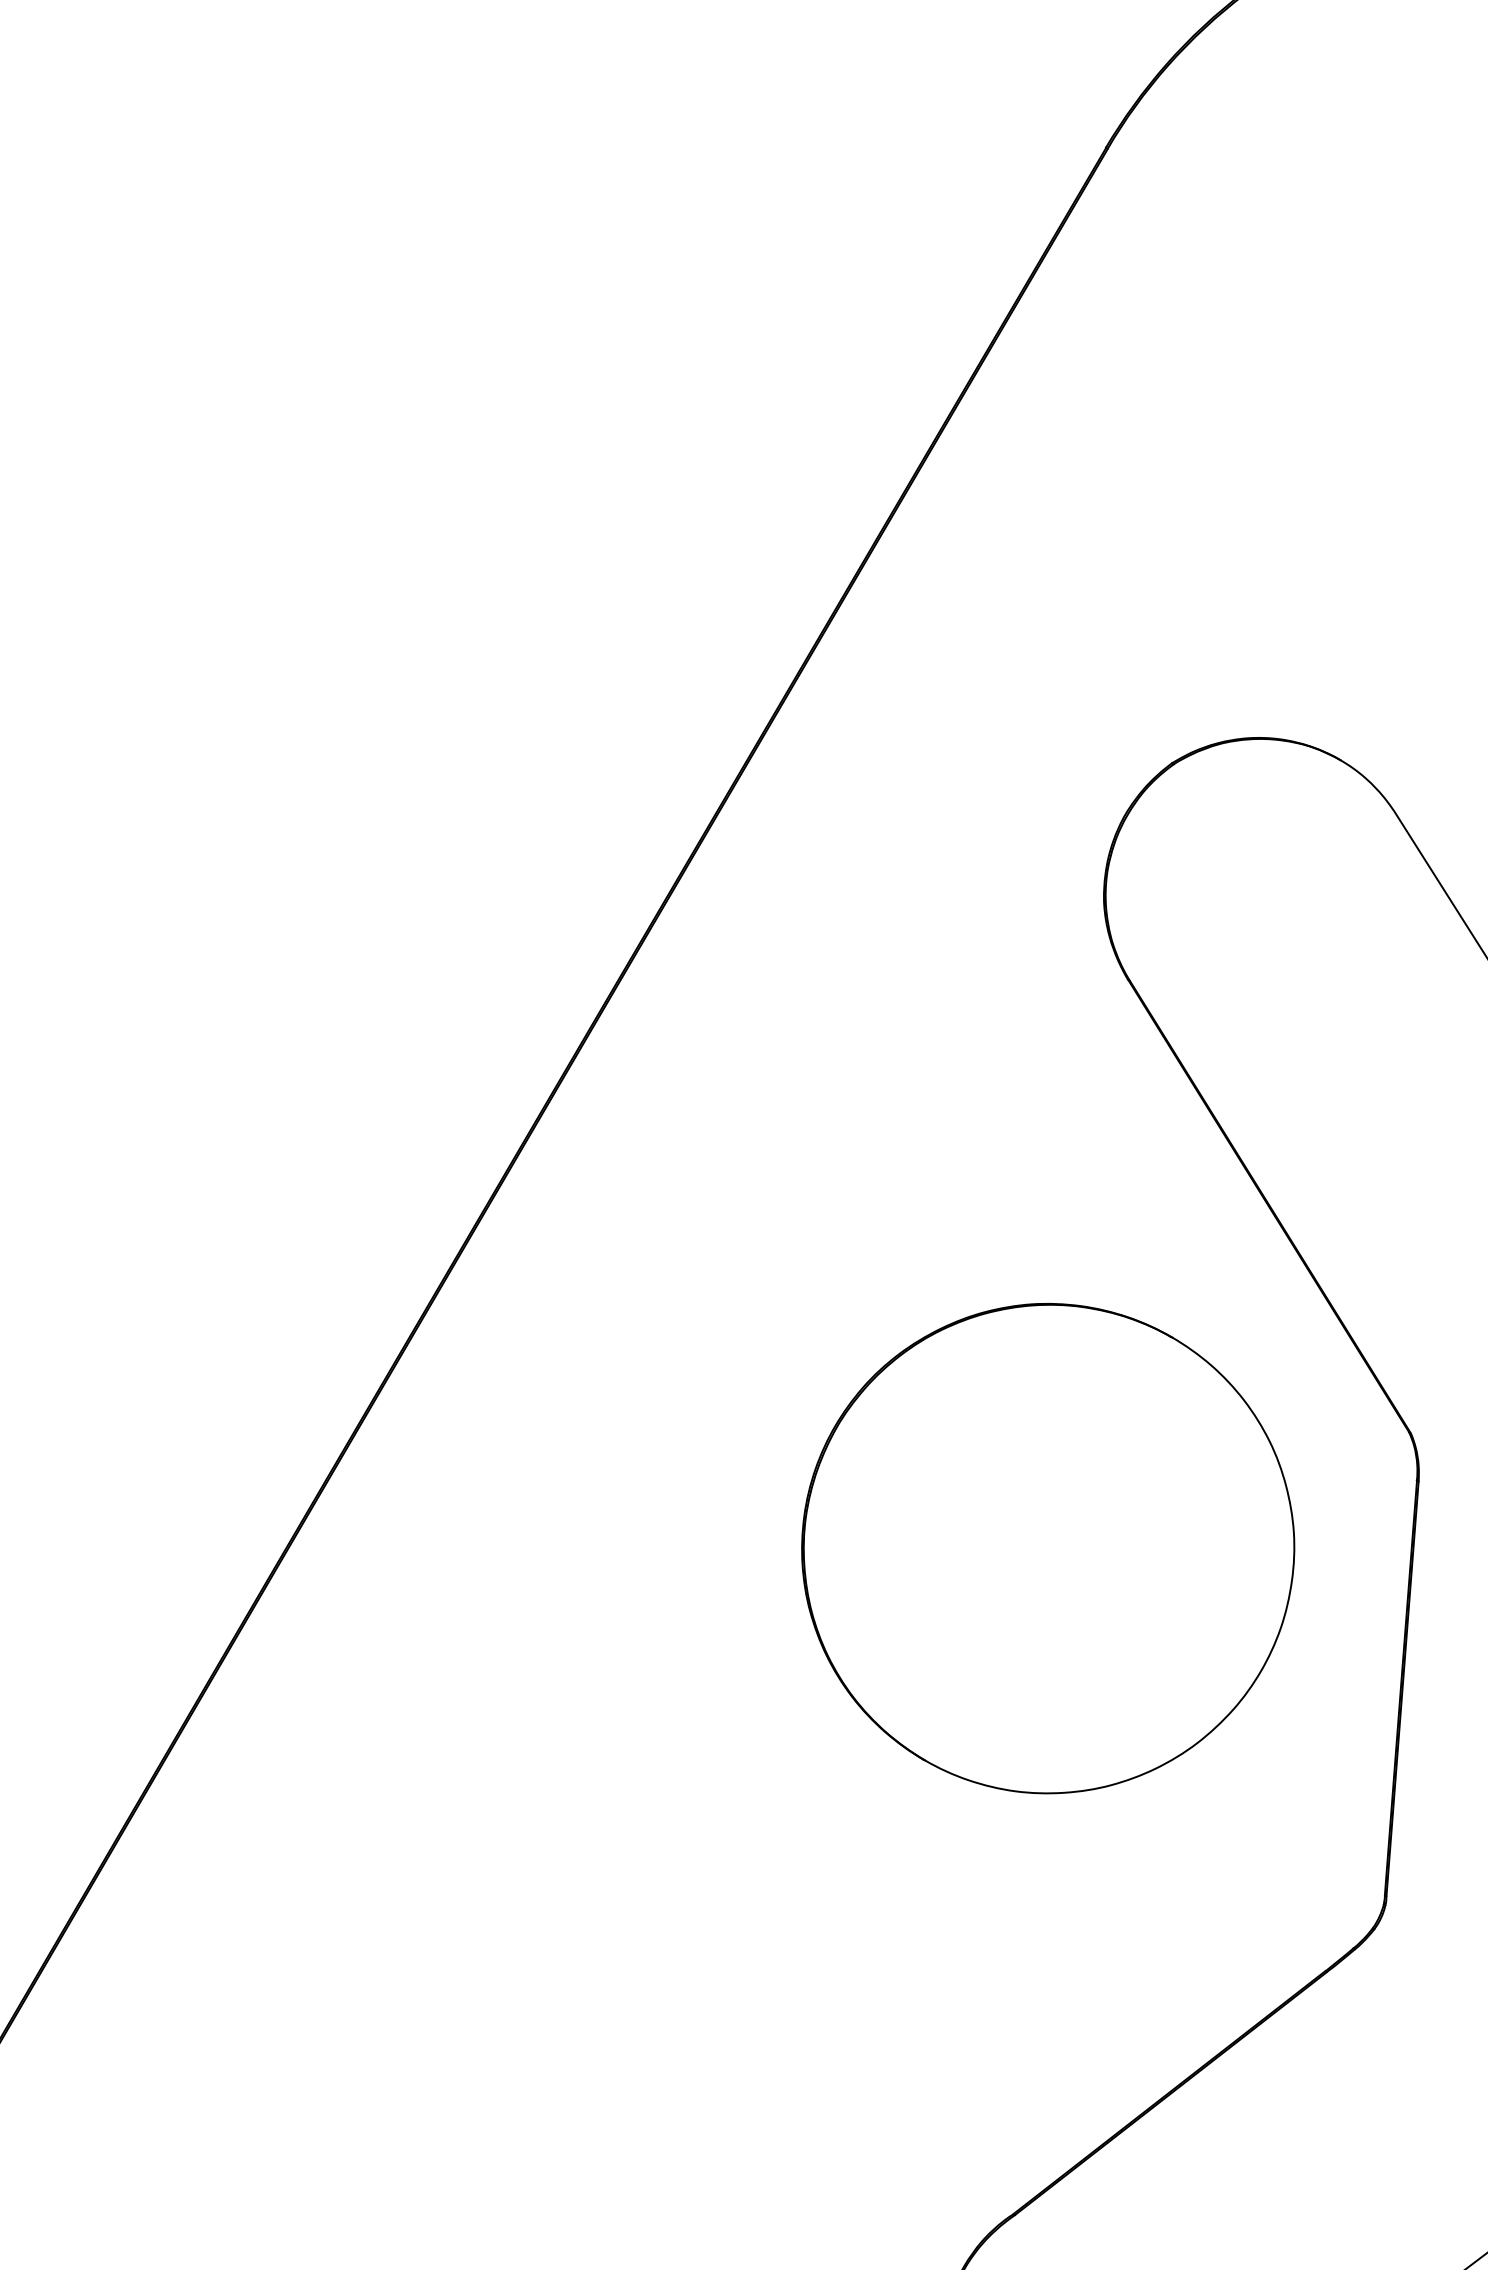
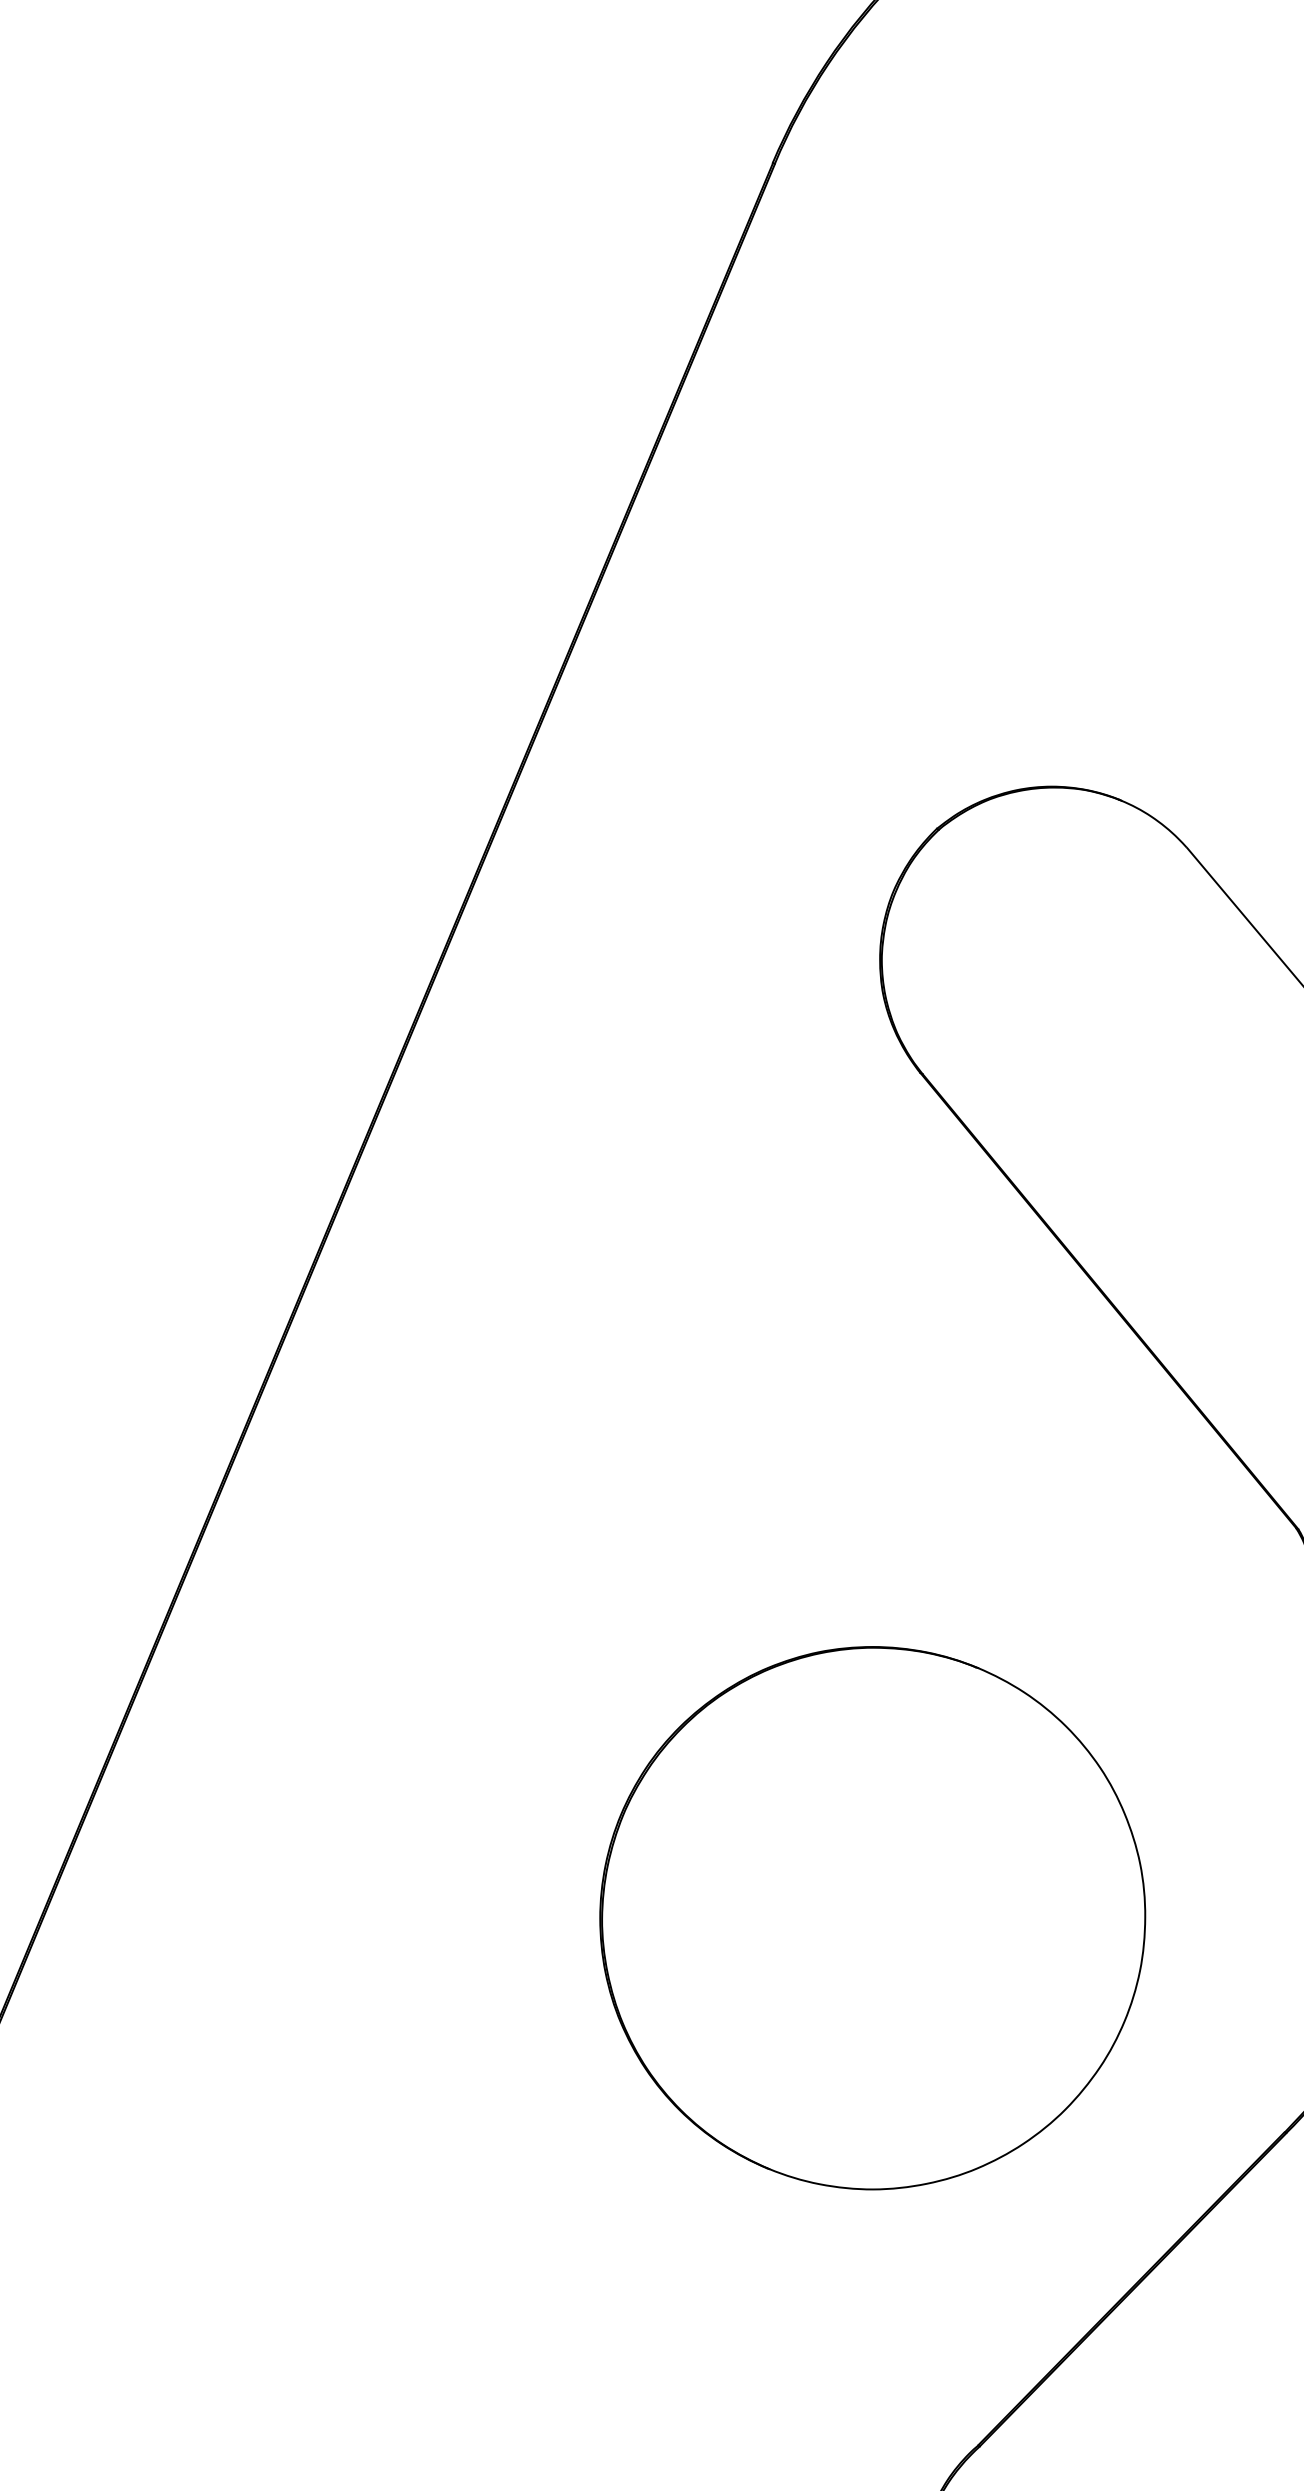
part: (1048, 1548) -> (873, 1917), moved

